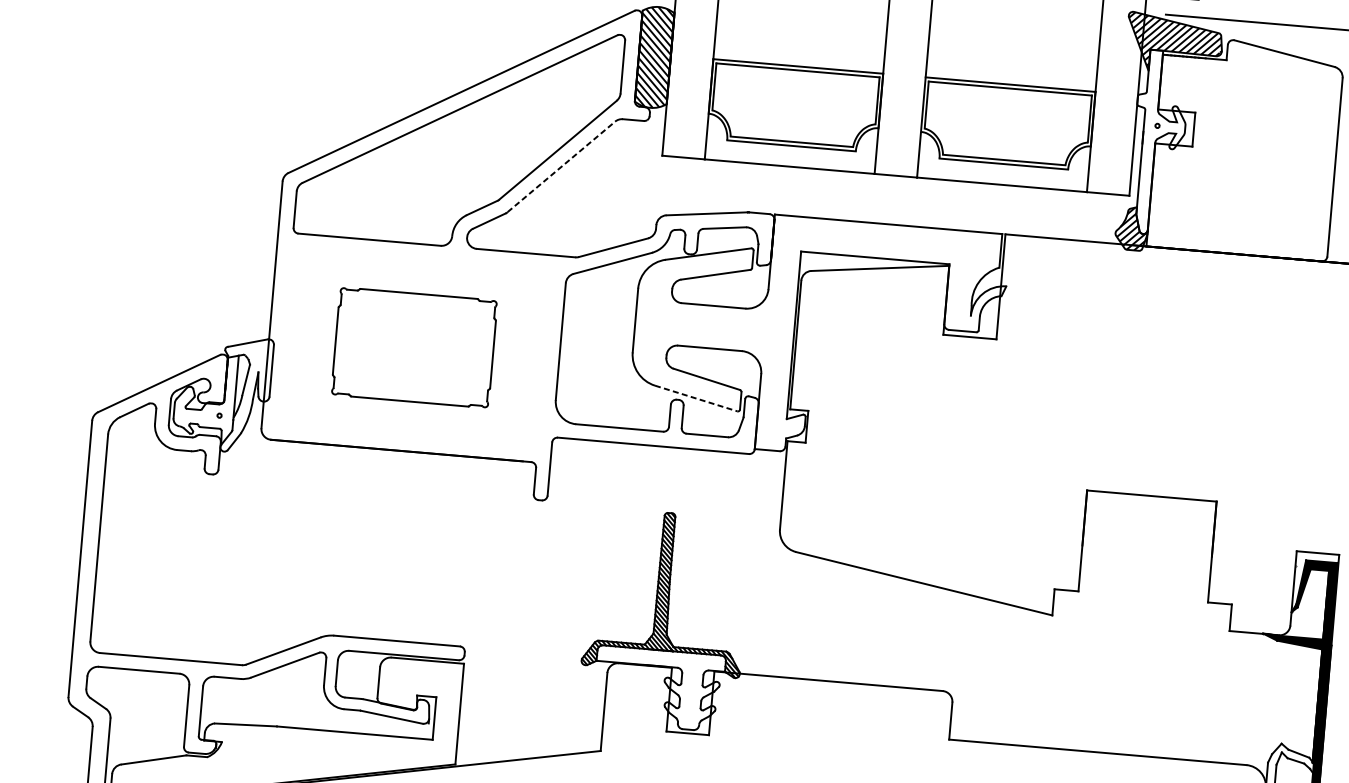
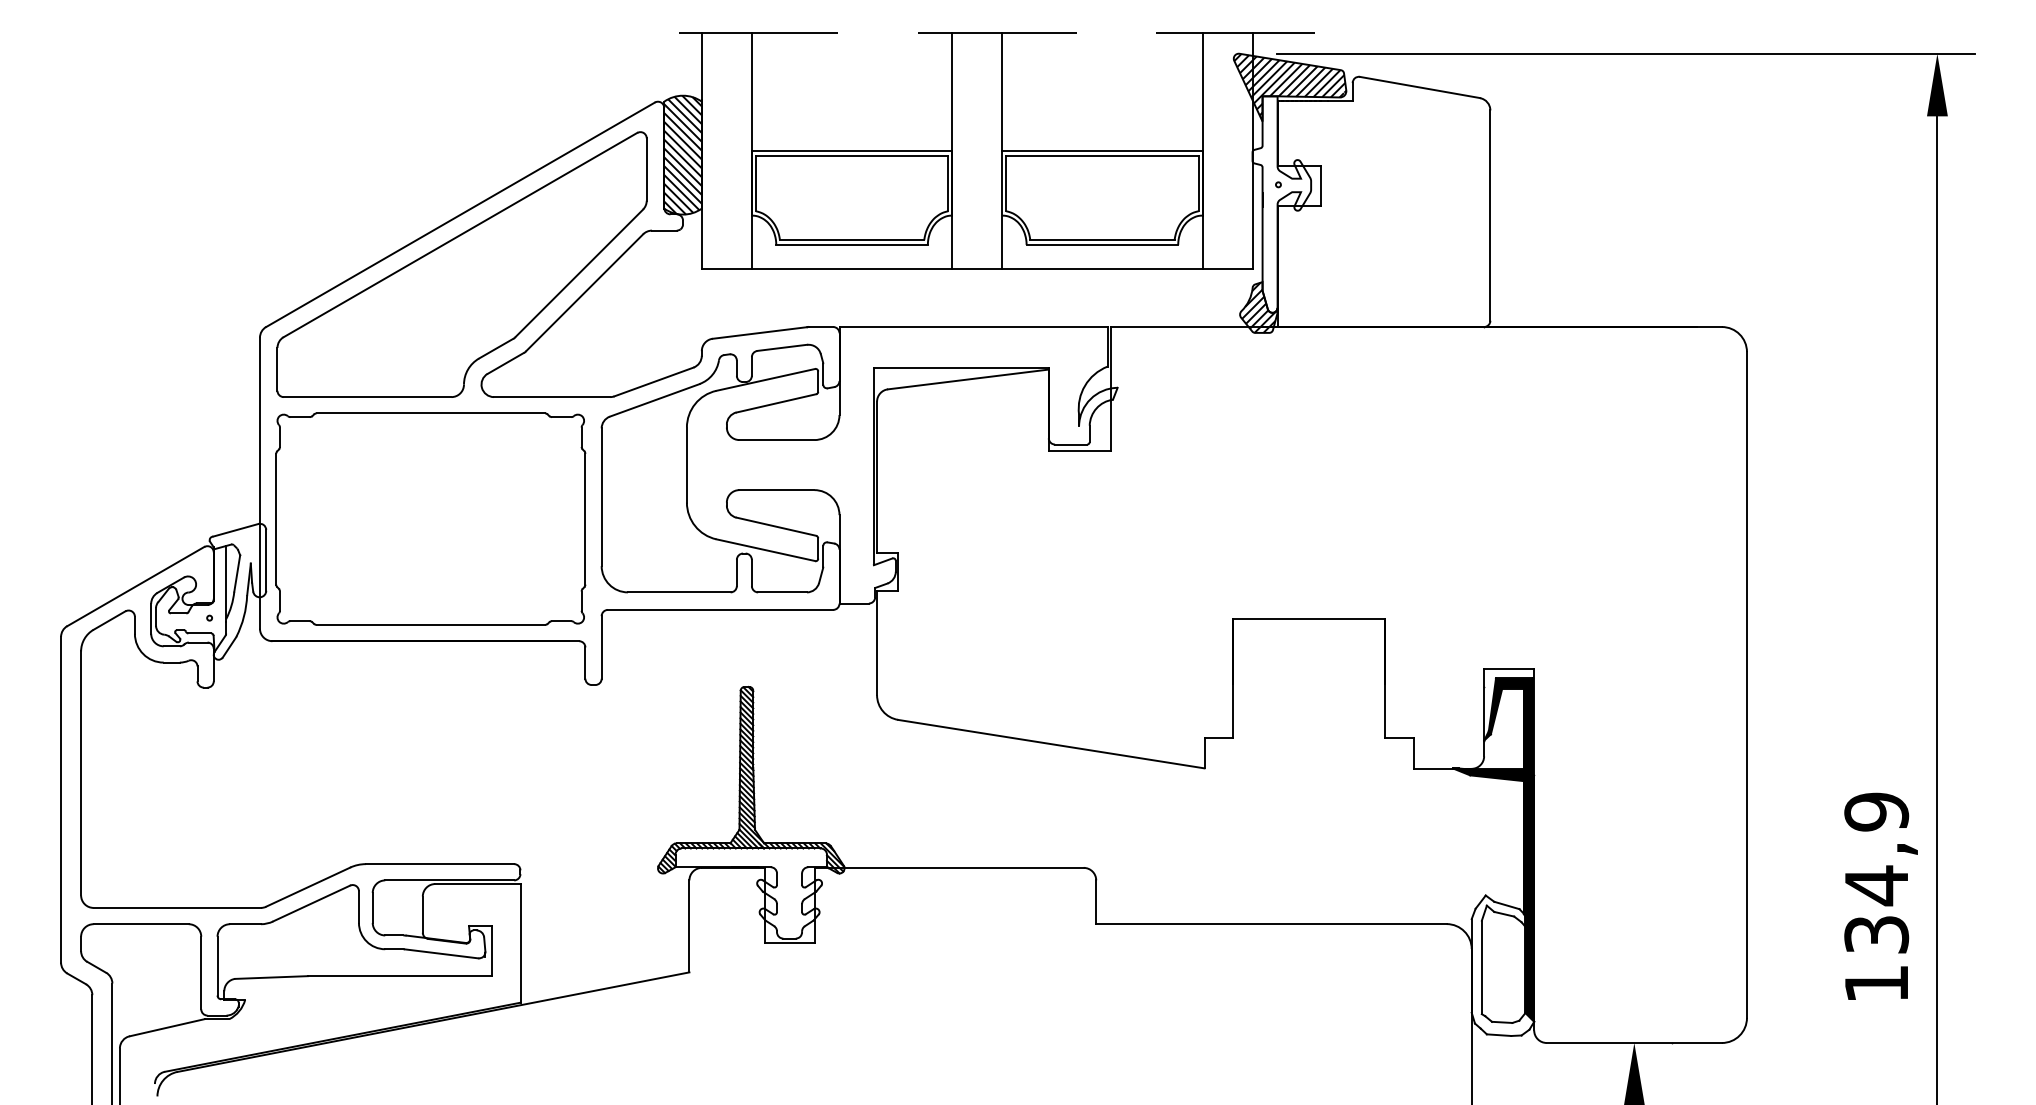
line: (561, 166) -> (585, 292), dashed -> solid
part: (414, 347) -> (430, 518), size x1.67
line: (695, 398) -> (765, 550), dashed -> solid

